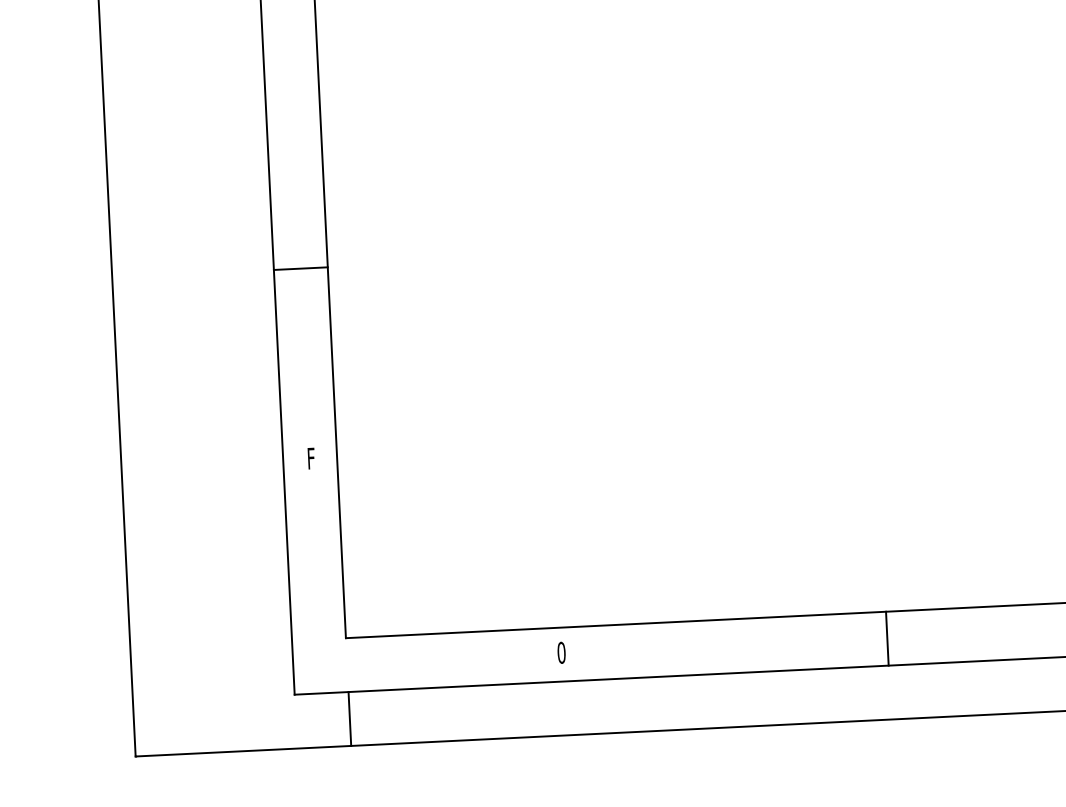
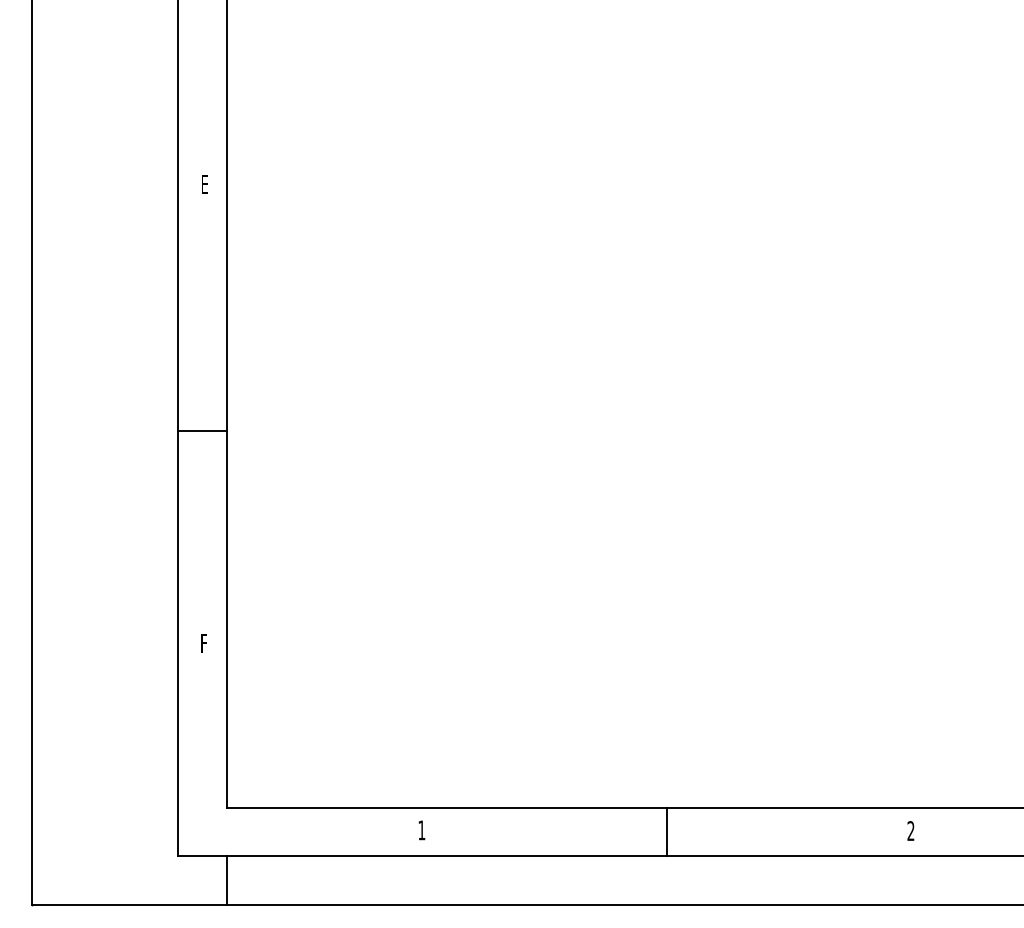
line: (300, 269) -> (202, 431), moved
line: (887, 638) -> (667, 831), moved
text: (561, 653) -> (421, 830), 0 -> 1

